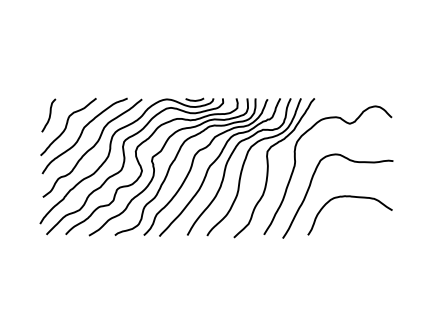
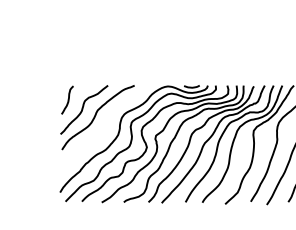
curve: (92, 147) -> (104, 127), removed

